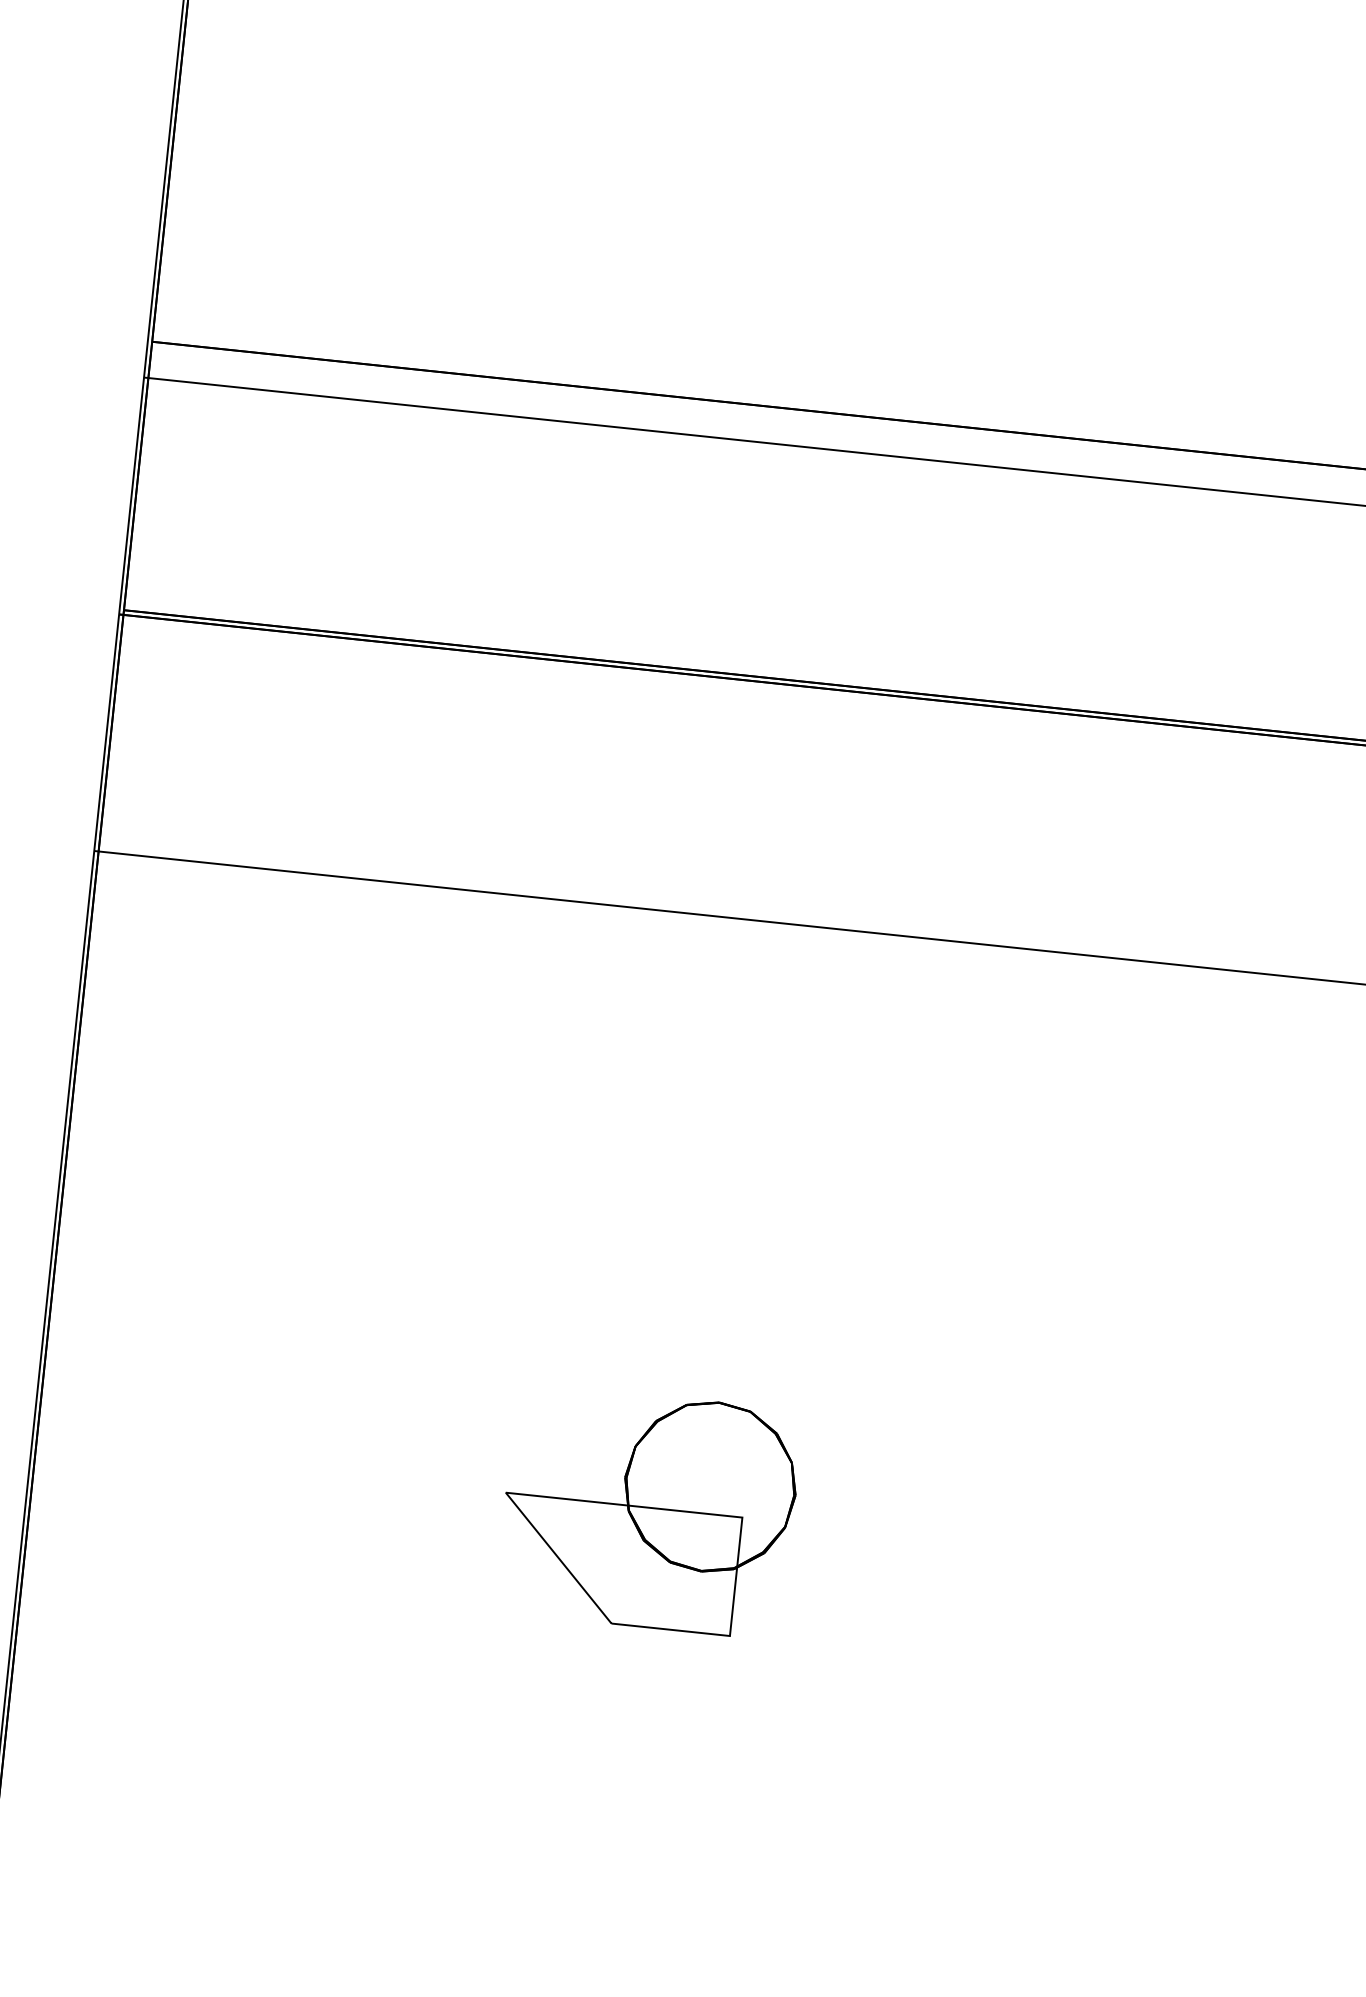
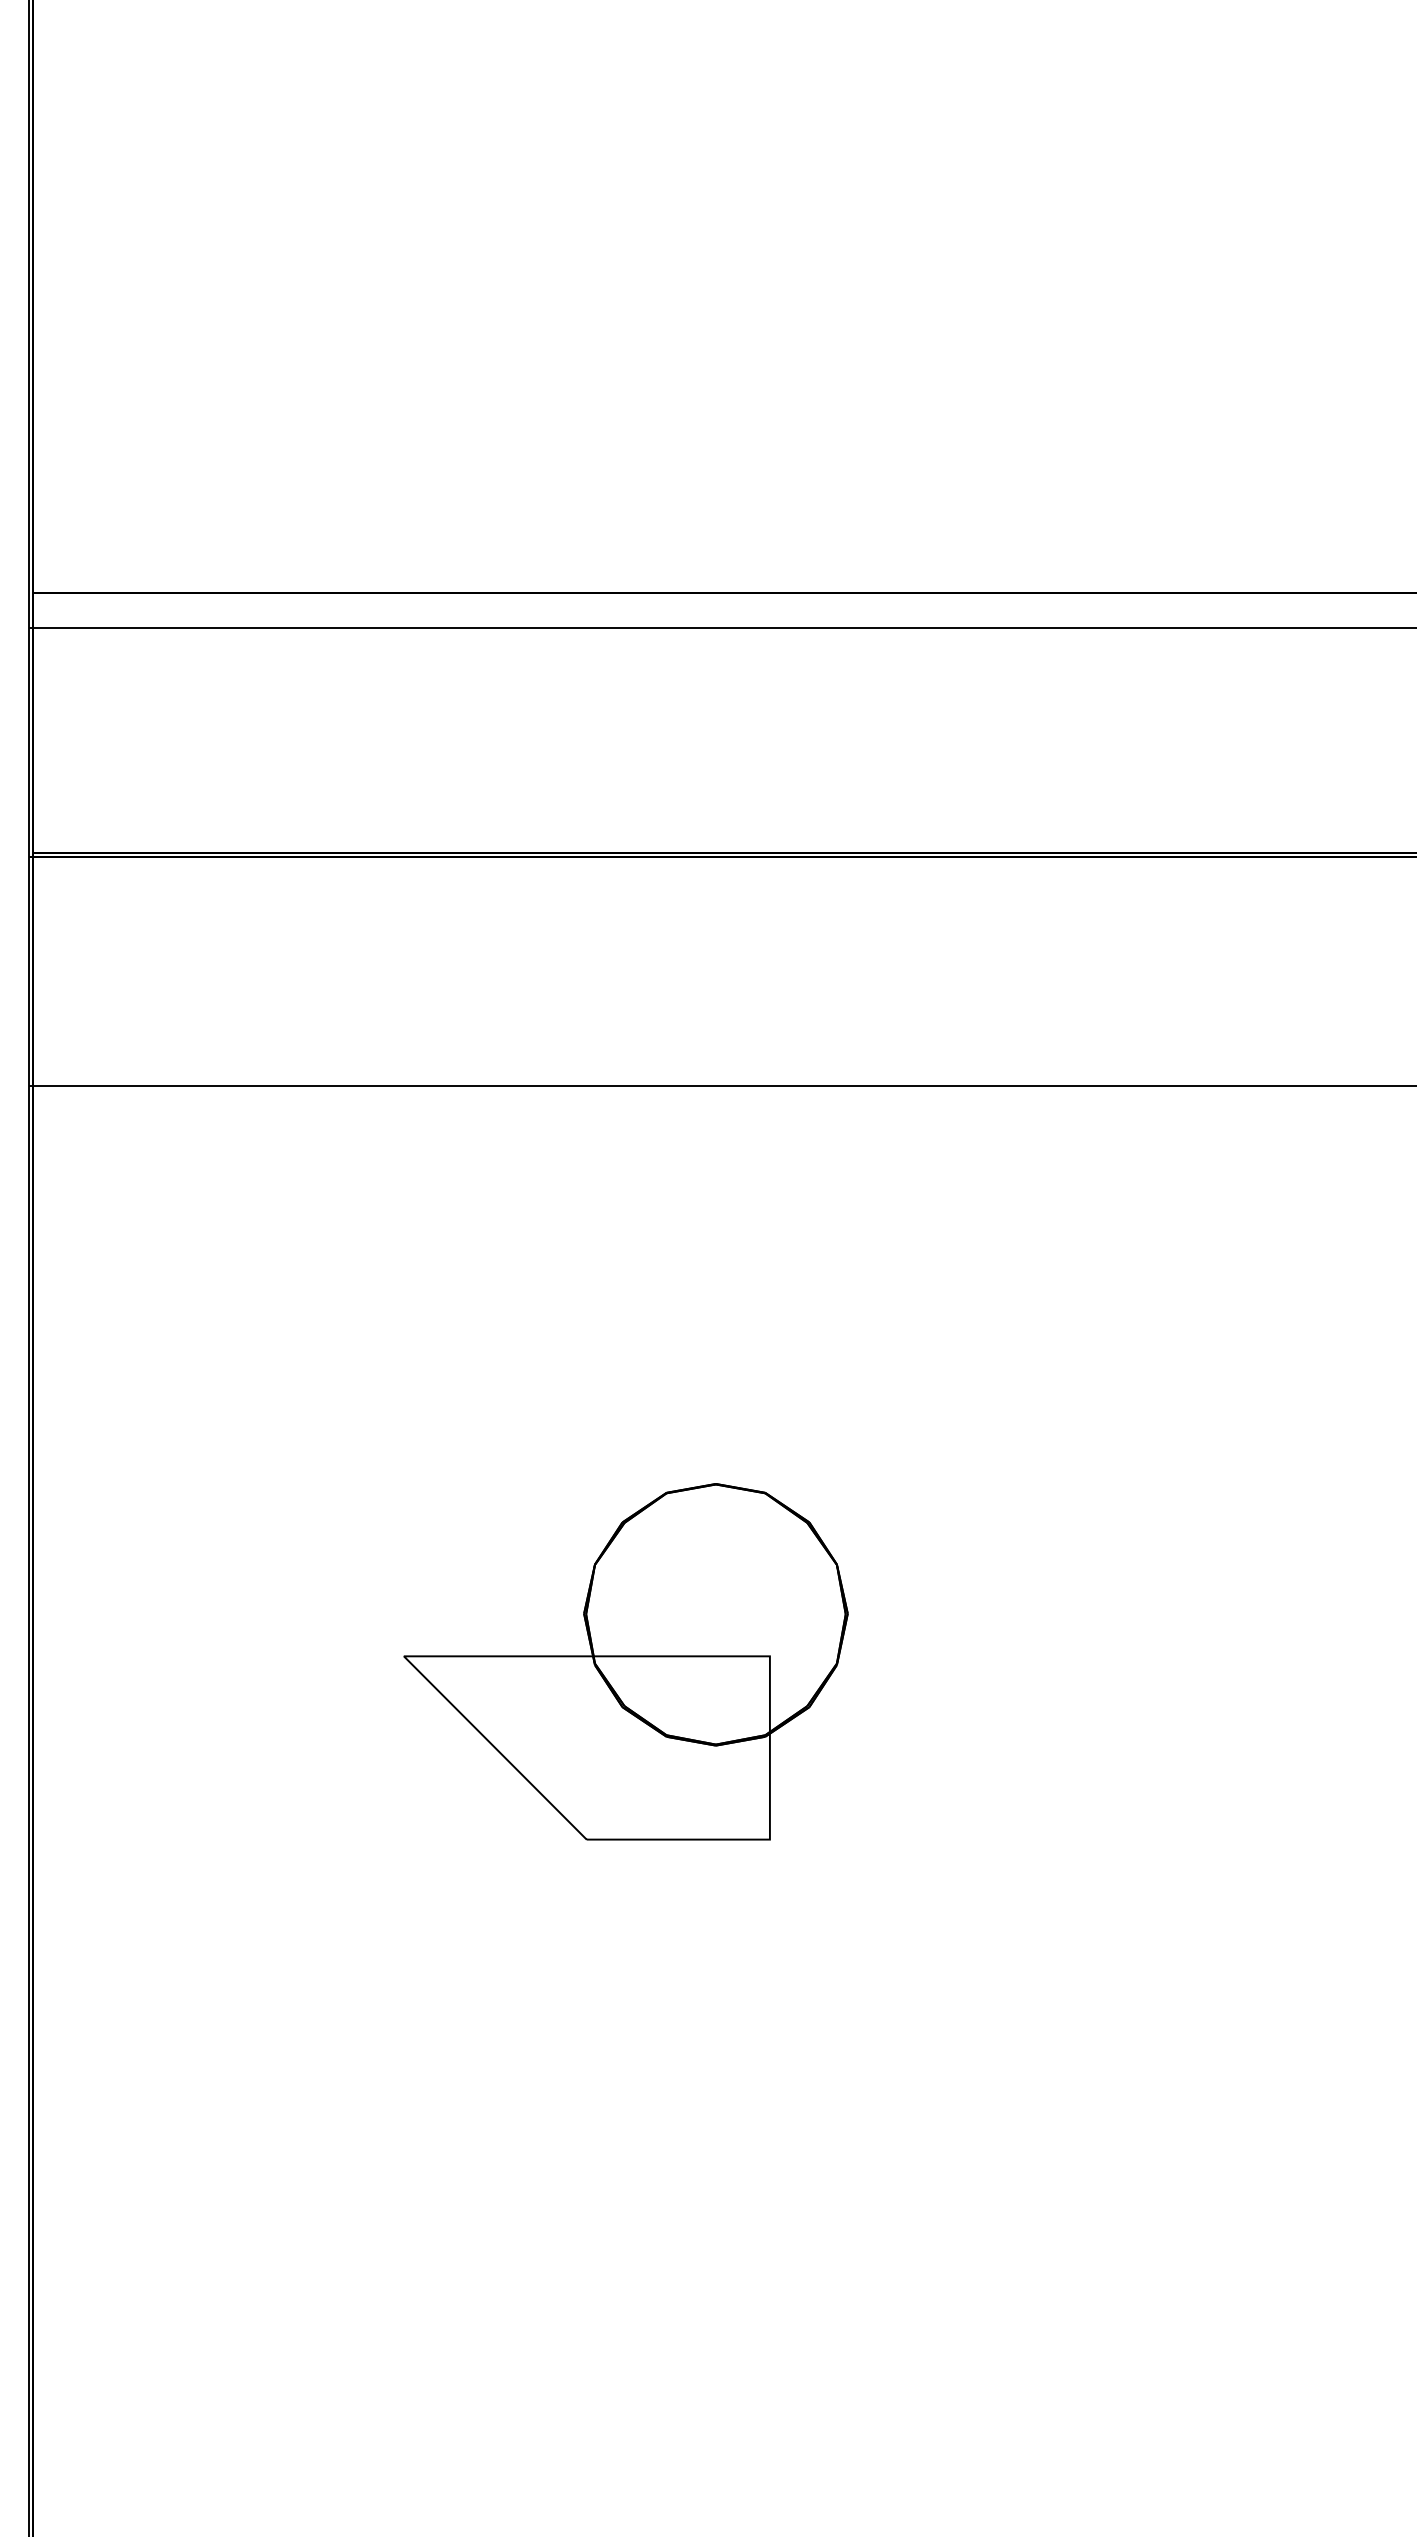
part: (648, 1511) -> (625, 1661), size x1.6

